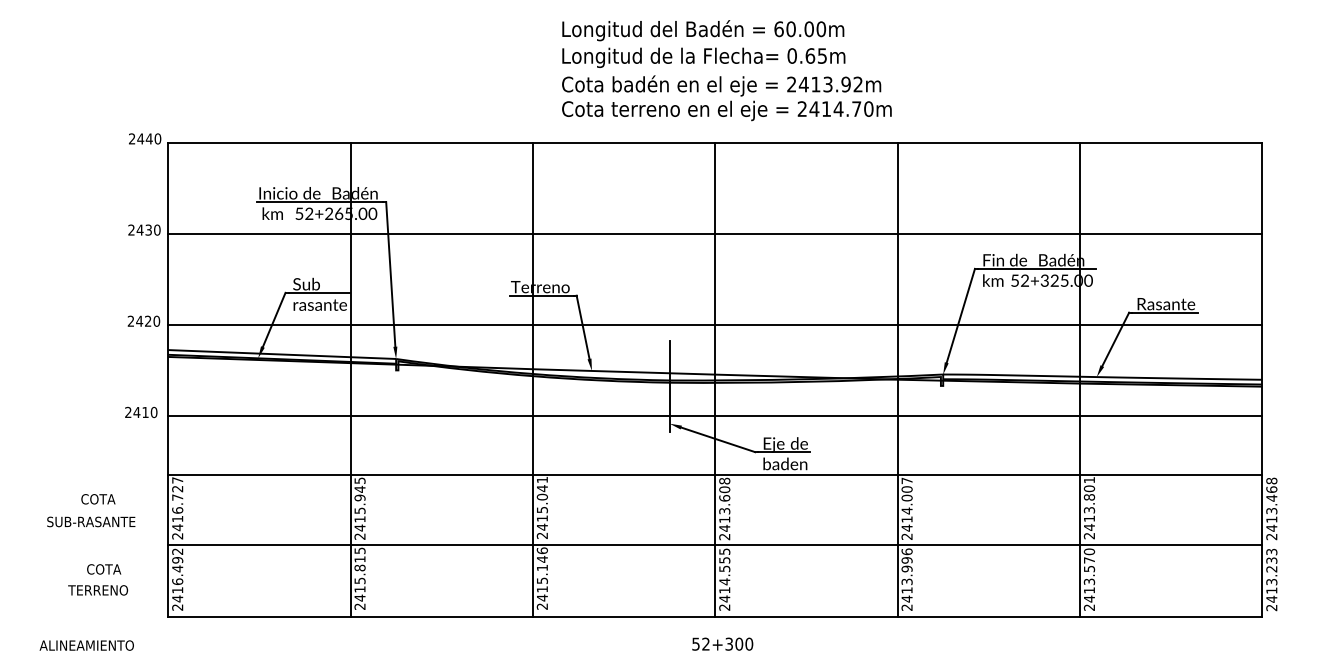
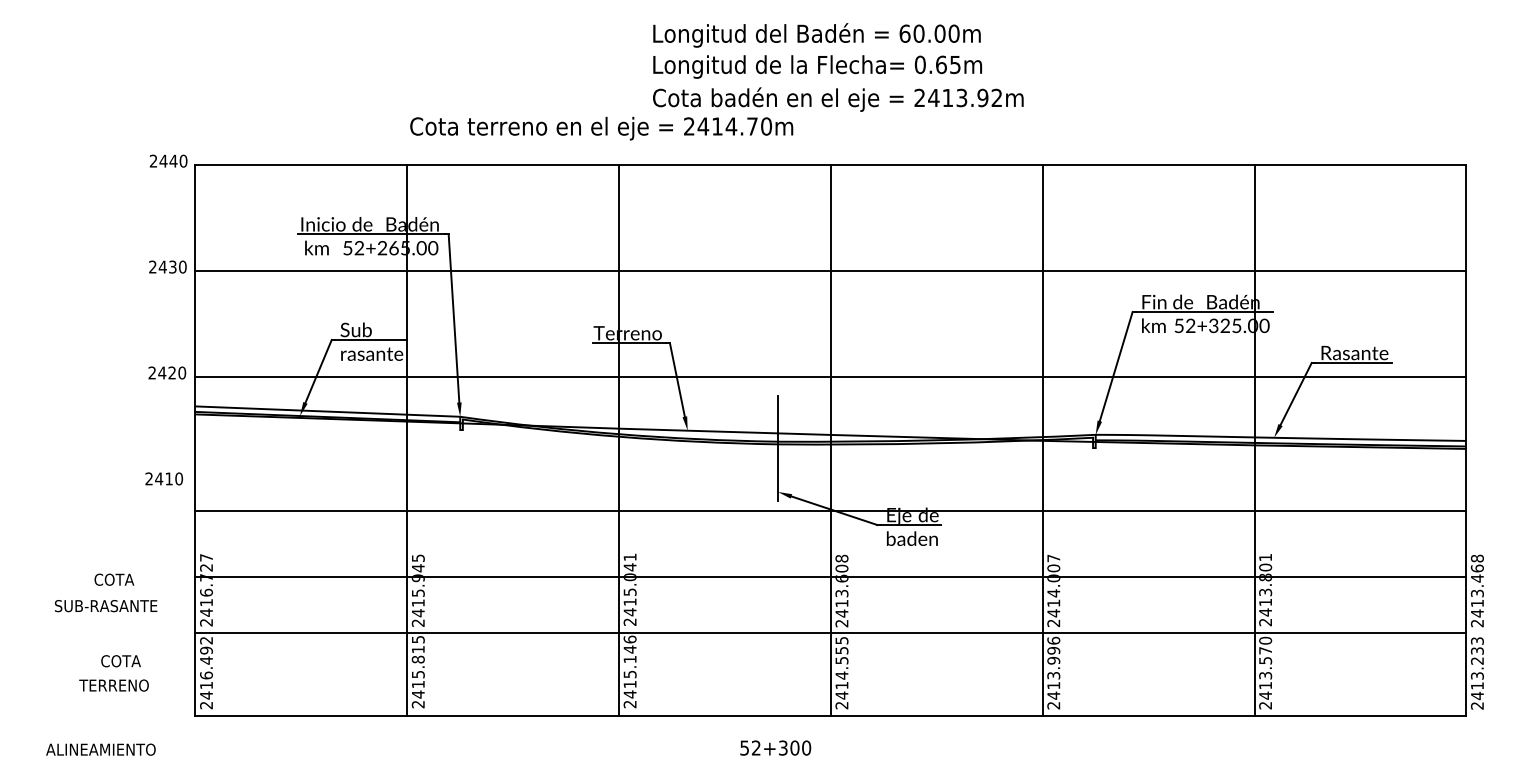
text: (726, 110) -> (601, 128), moved
line: (715, 416) -> (831, 511), moved
line: (715, 475) -> (831, 577), moved
text: (722, 643) -> (775, 747), moved

